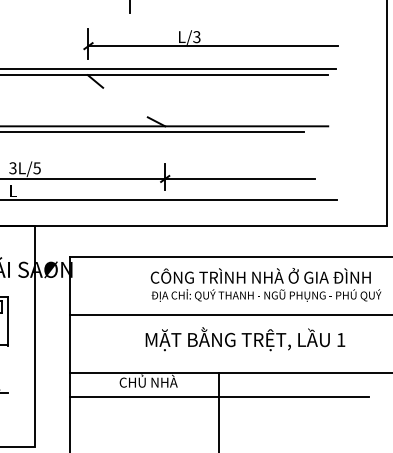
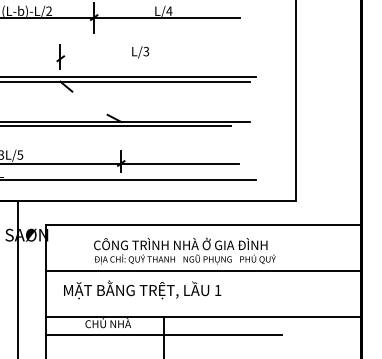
line: (212, 45) -> (158, 58), removed
text: (265, 284) -> (184, 250), moved
text: (245, 338) -> (142, 289), moved

